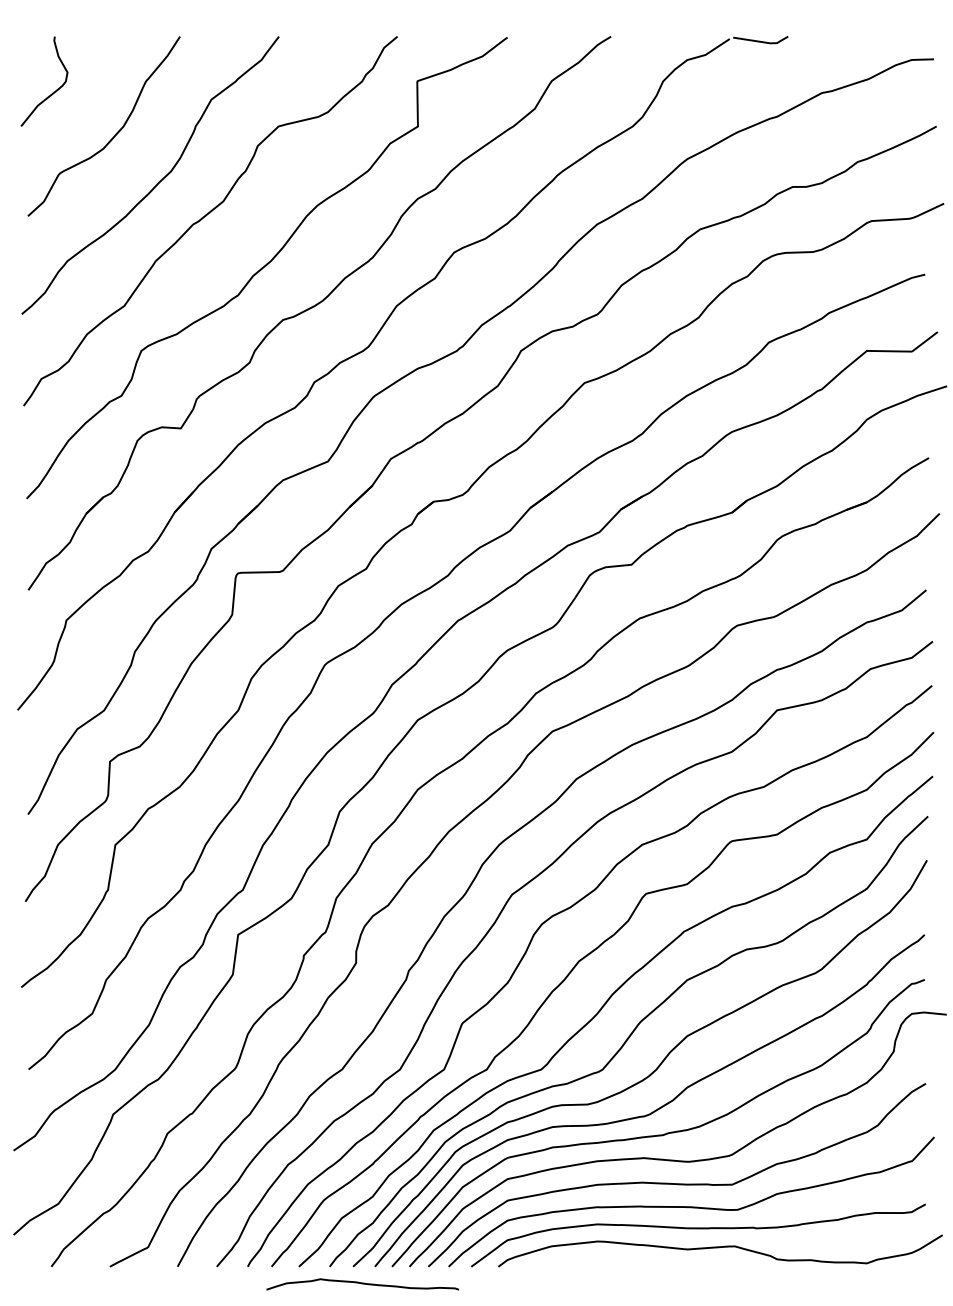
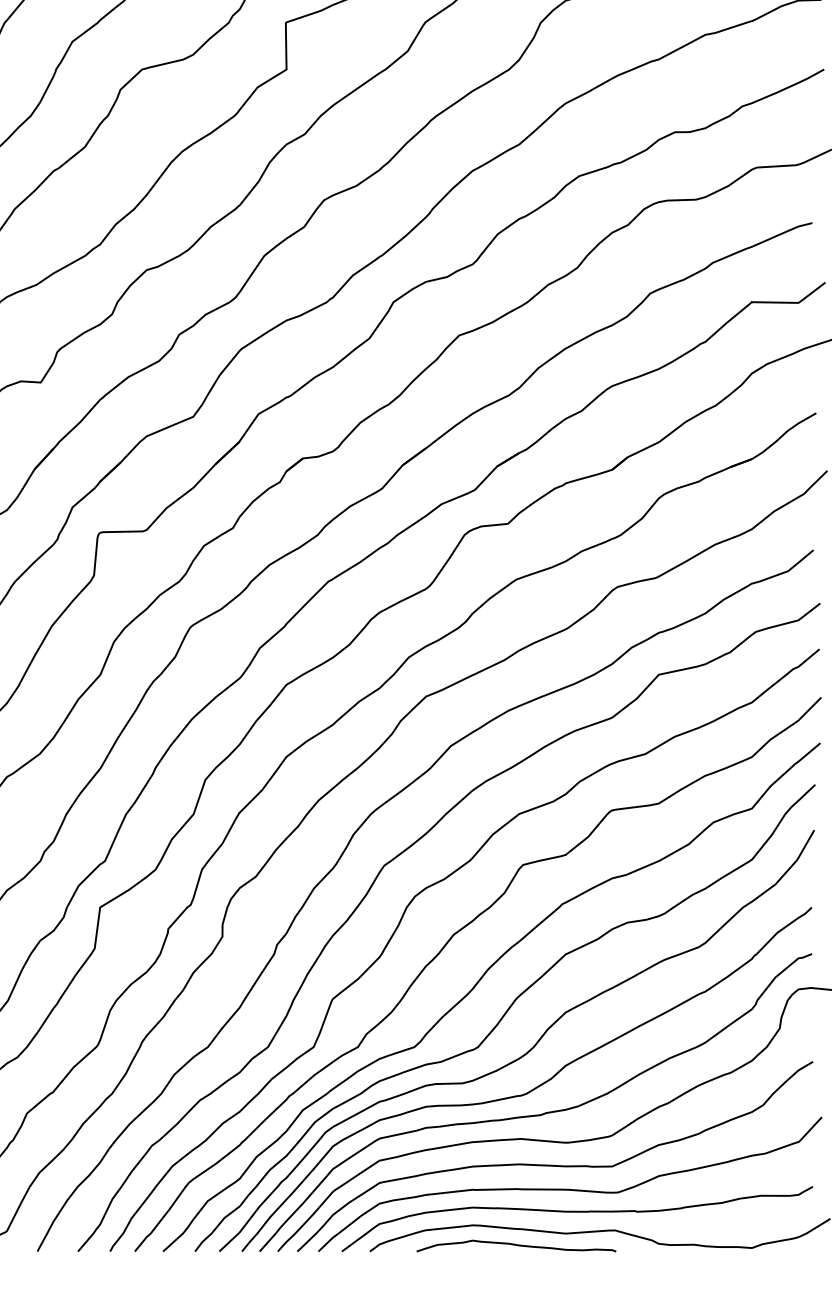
curve: (362, 1284) -> (516, 1246), moved

